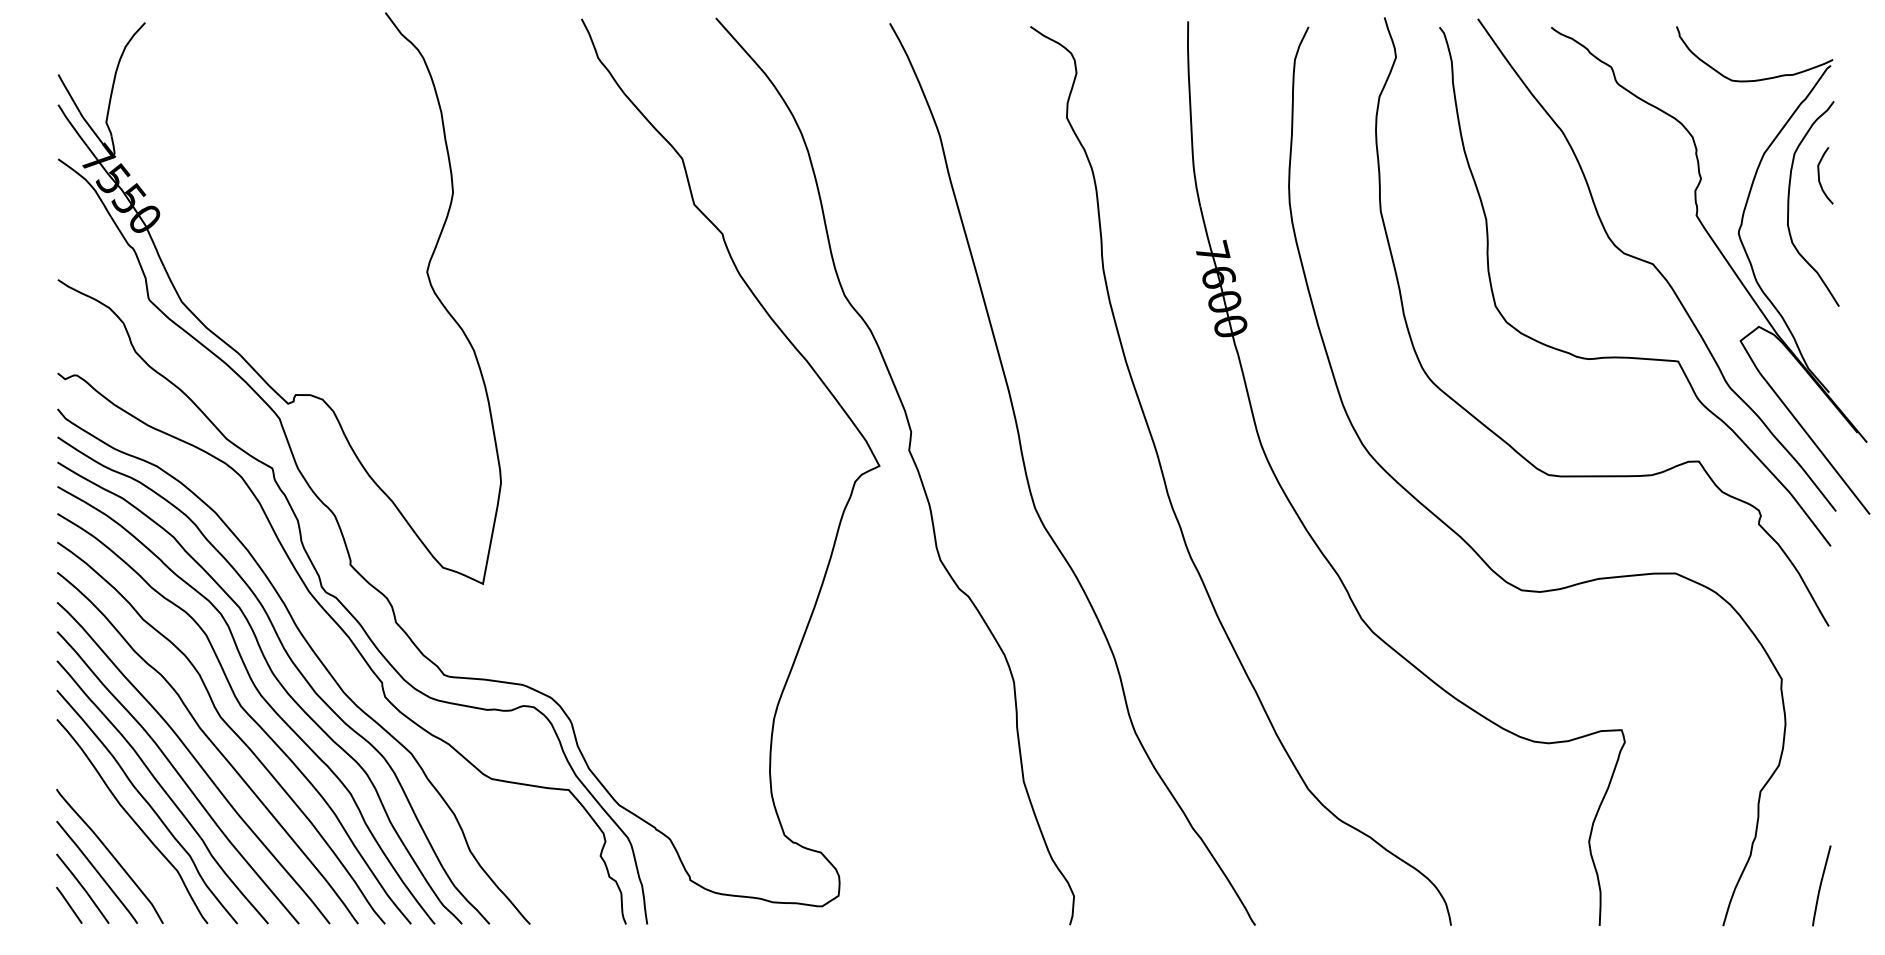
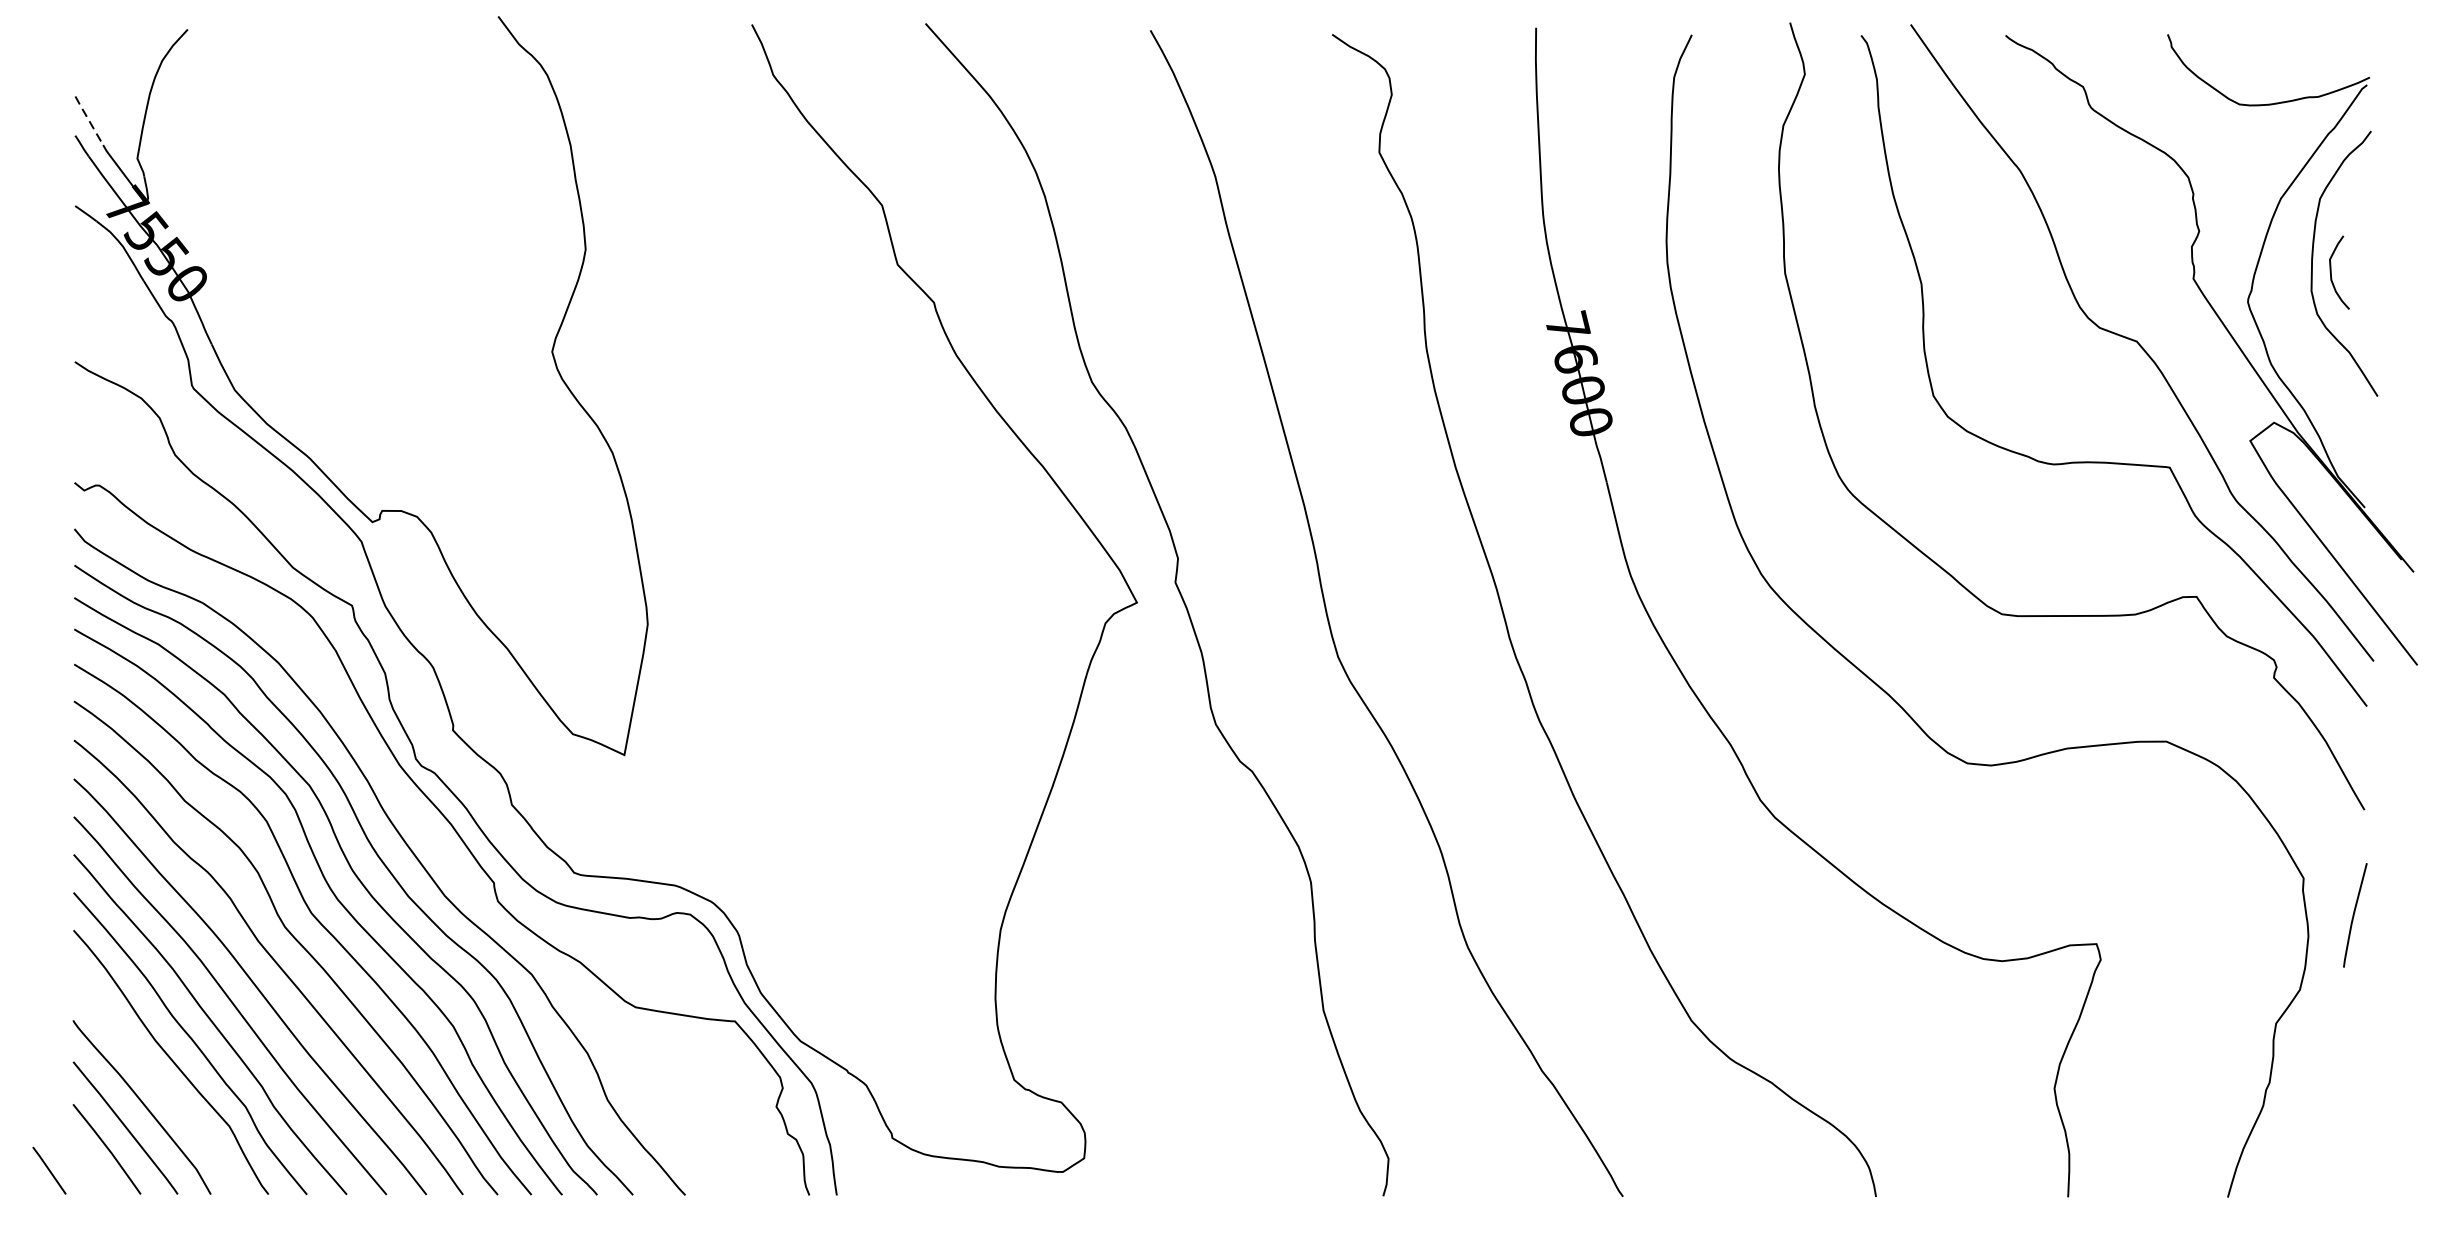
line: (68, 93) -> (88, 121), solid -> dashed
curve: (1819, 175) -> (2331, 272), moved
curve: (1821, 885) -> (2354, 914), moved
line: (69, 904) -> (49, 1169), moved

